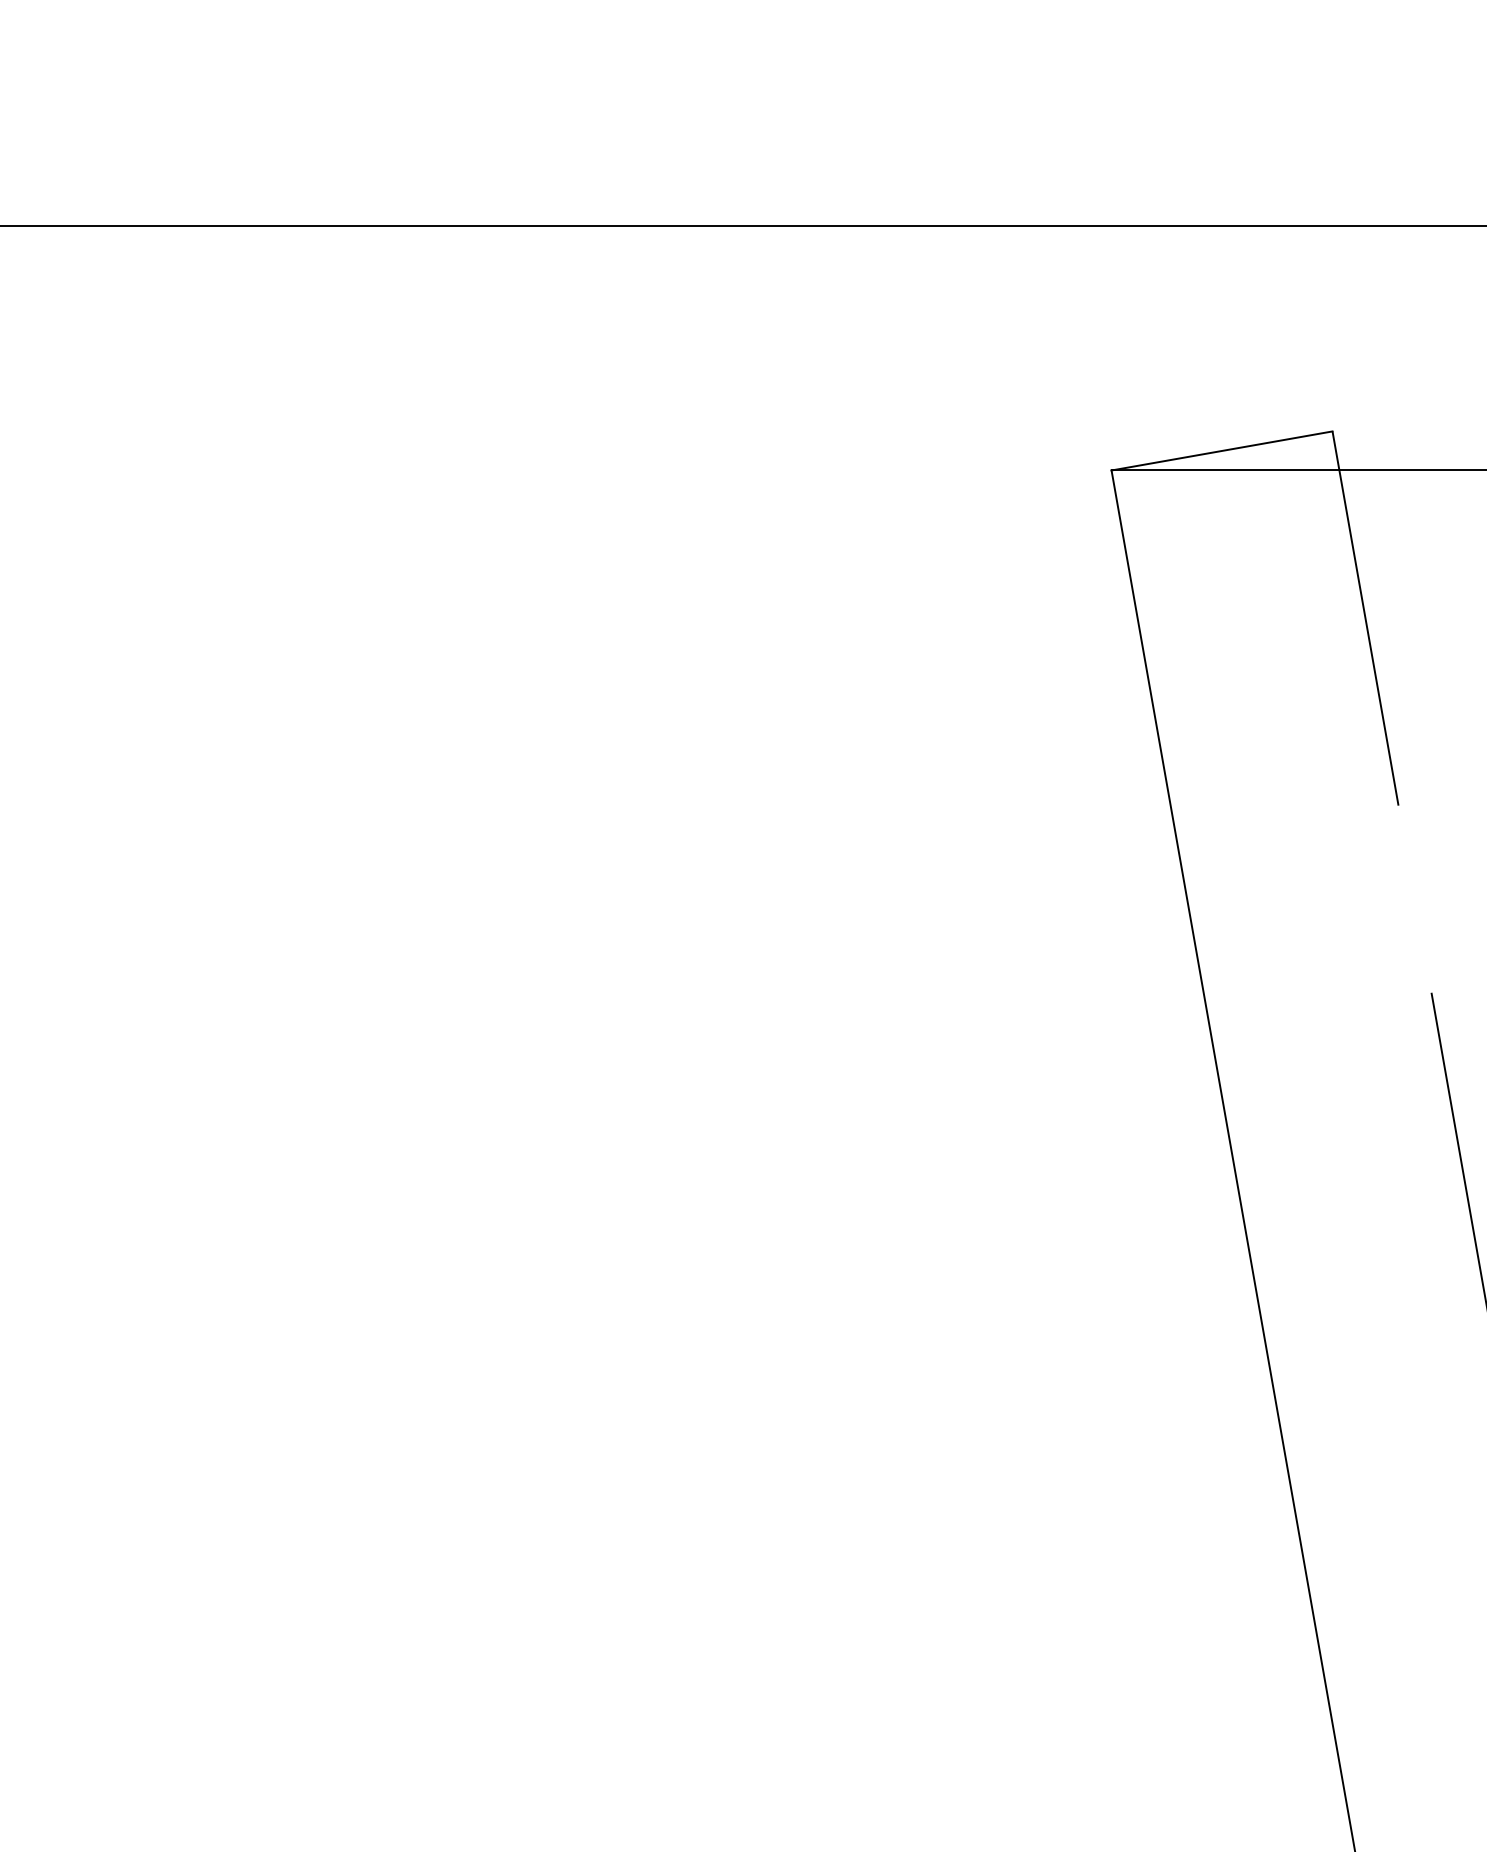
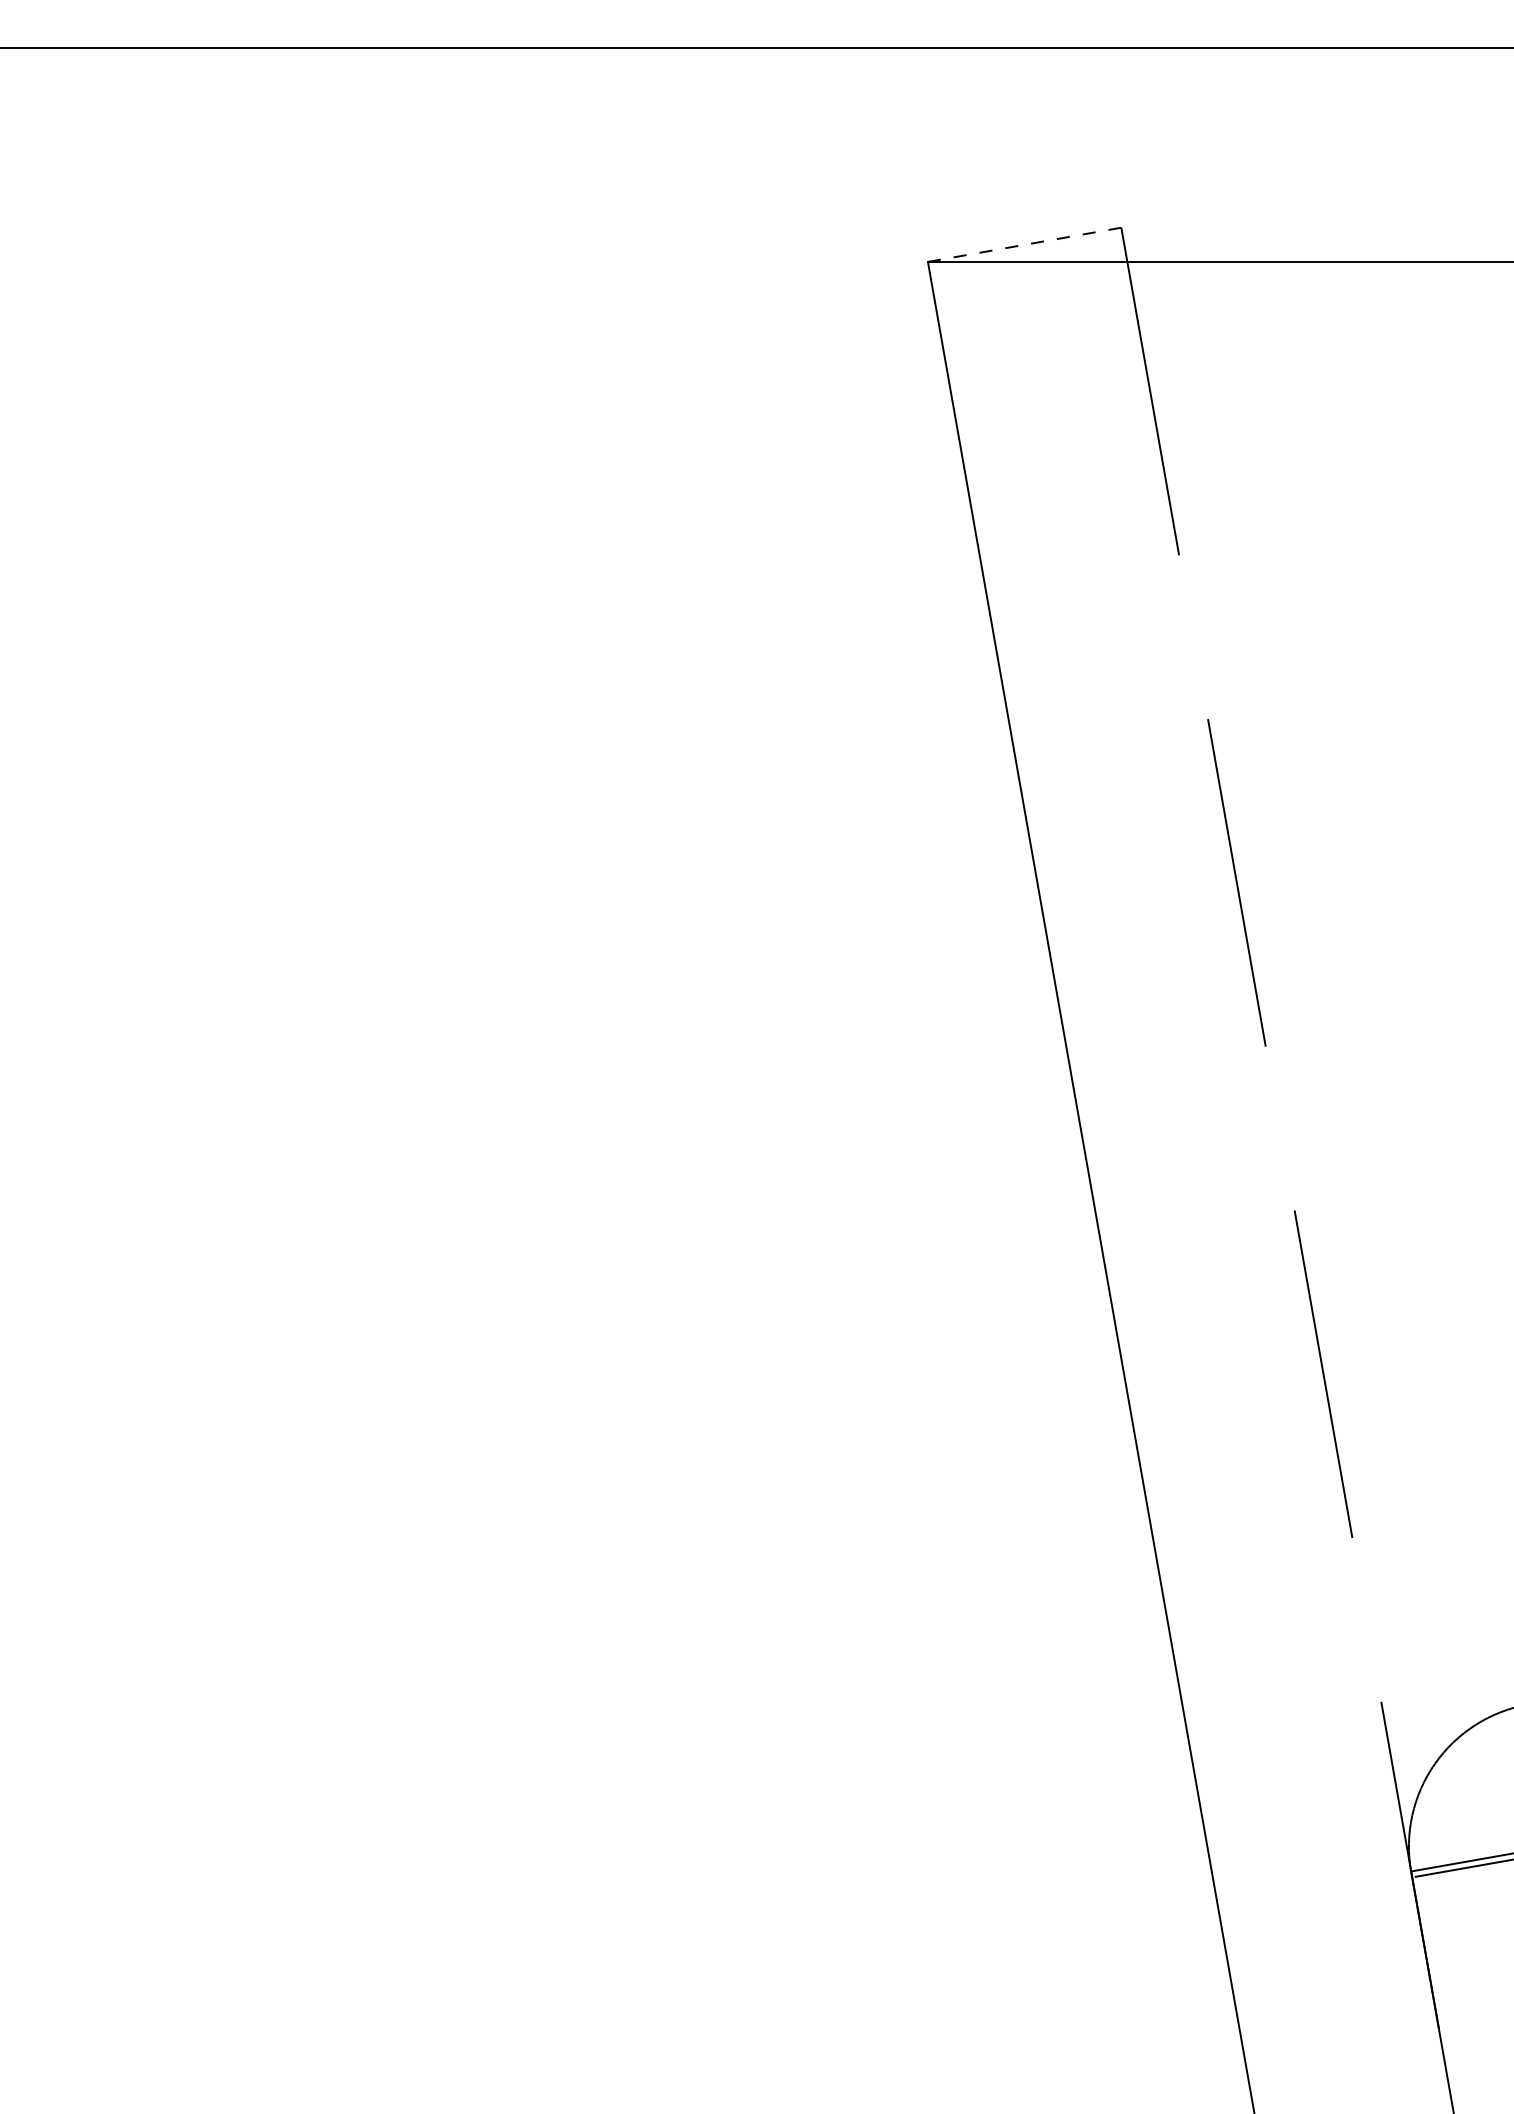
line: (1223, 450) -> (1025, 244), solid -> dashed

